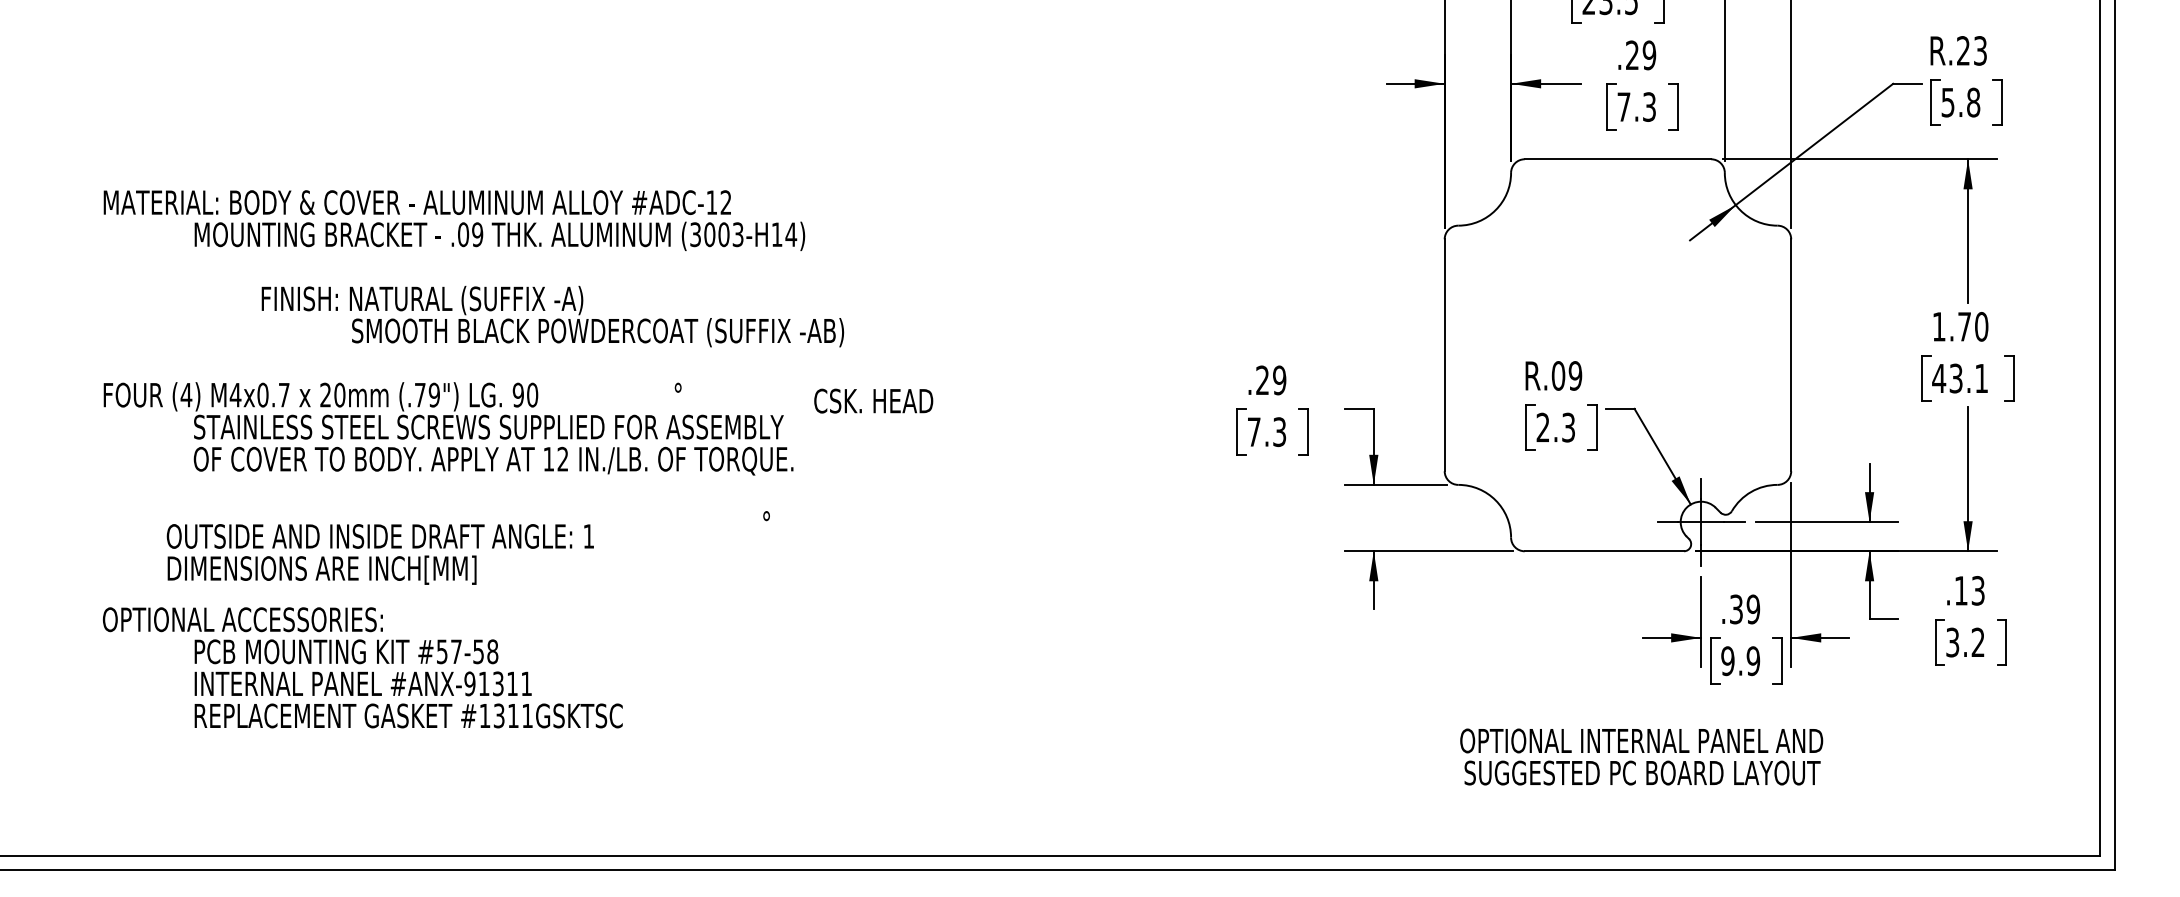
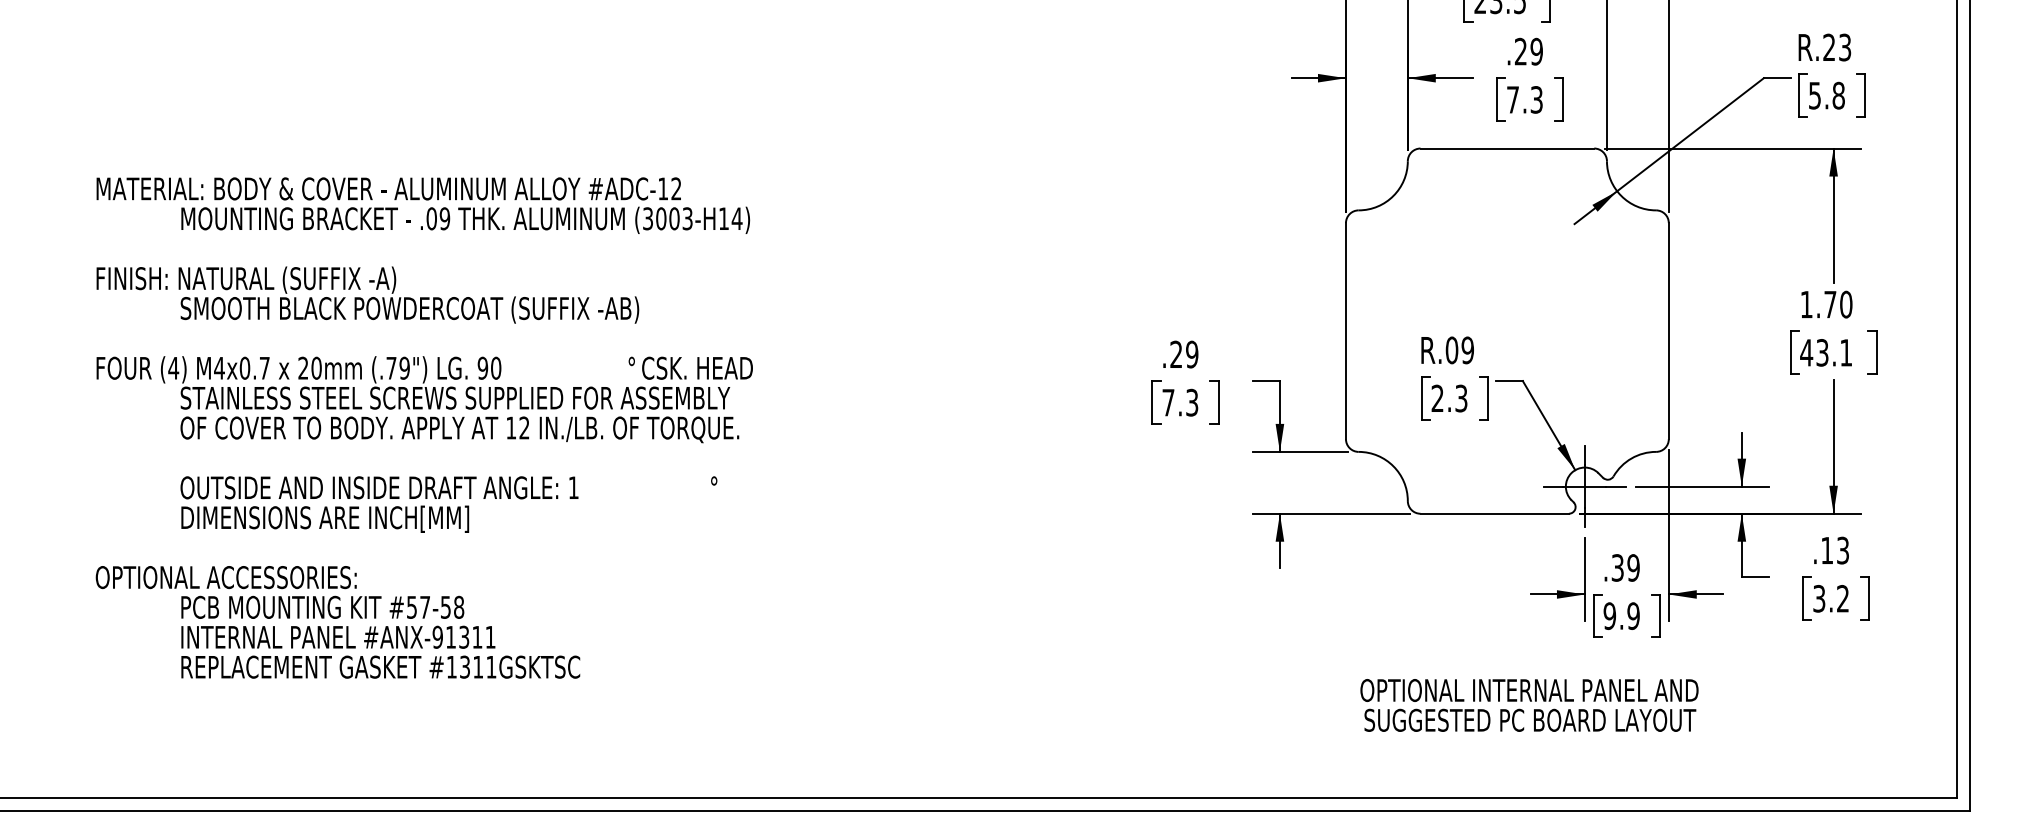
text: (552, 316) -> (367, 295), moved
text: (873, 400) -> (697, 367), moved
text: (379, 554) -> (378, 504), moved

